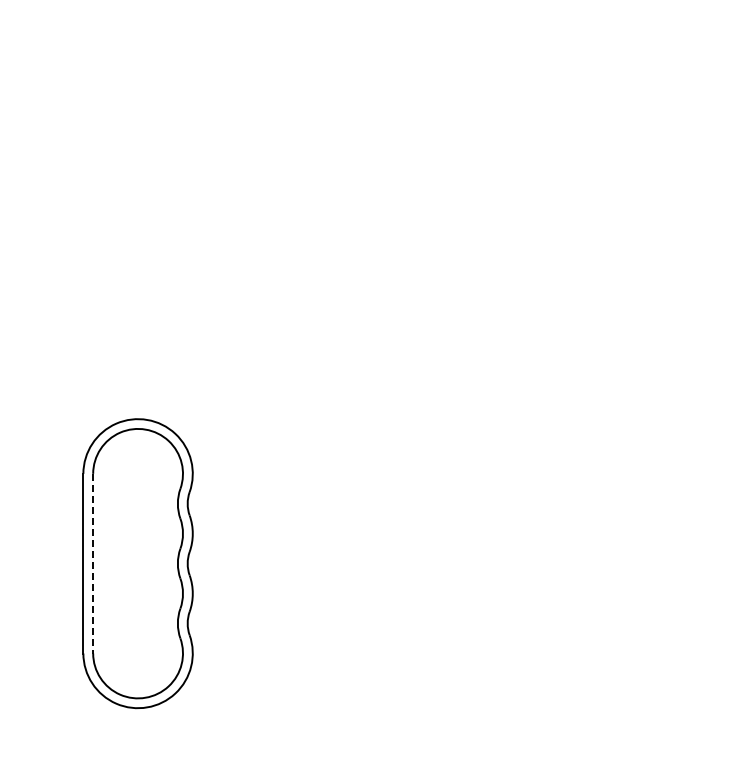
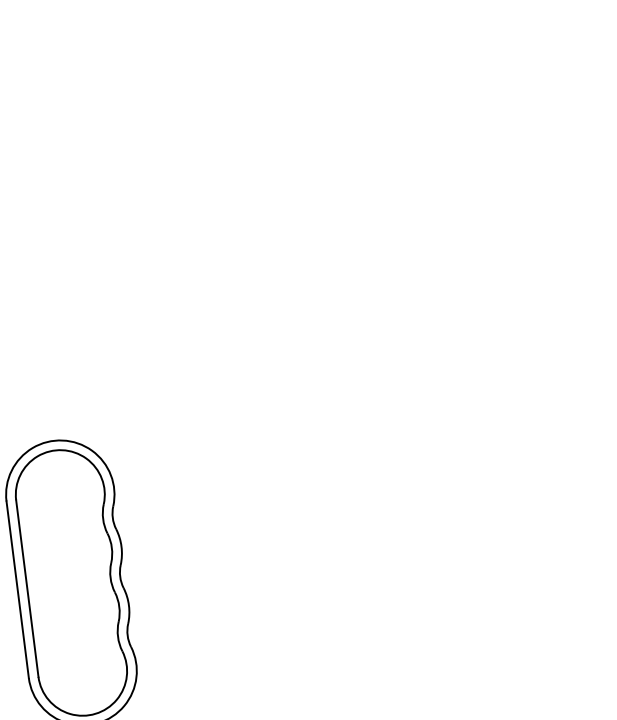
line: (93, 563) -> (27, 588), dashed -> solid

